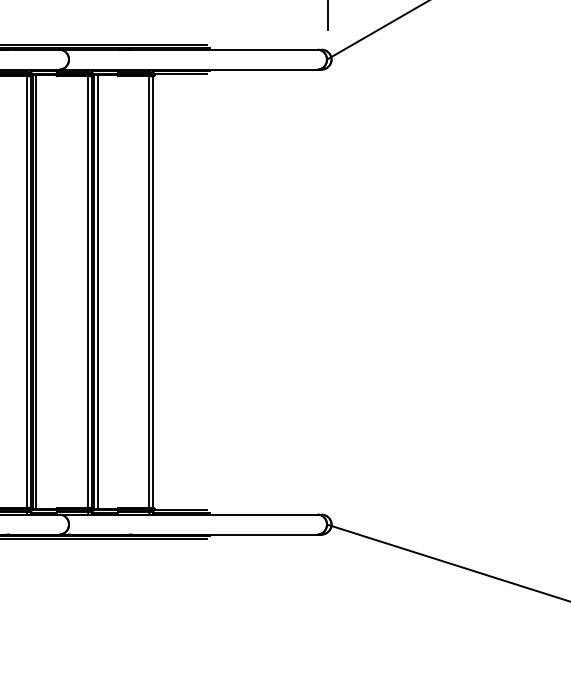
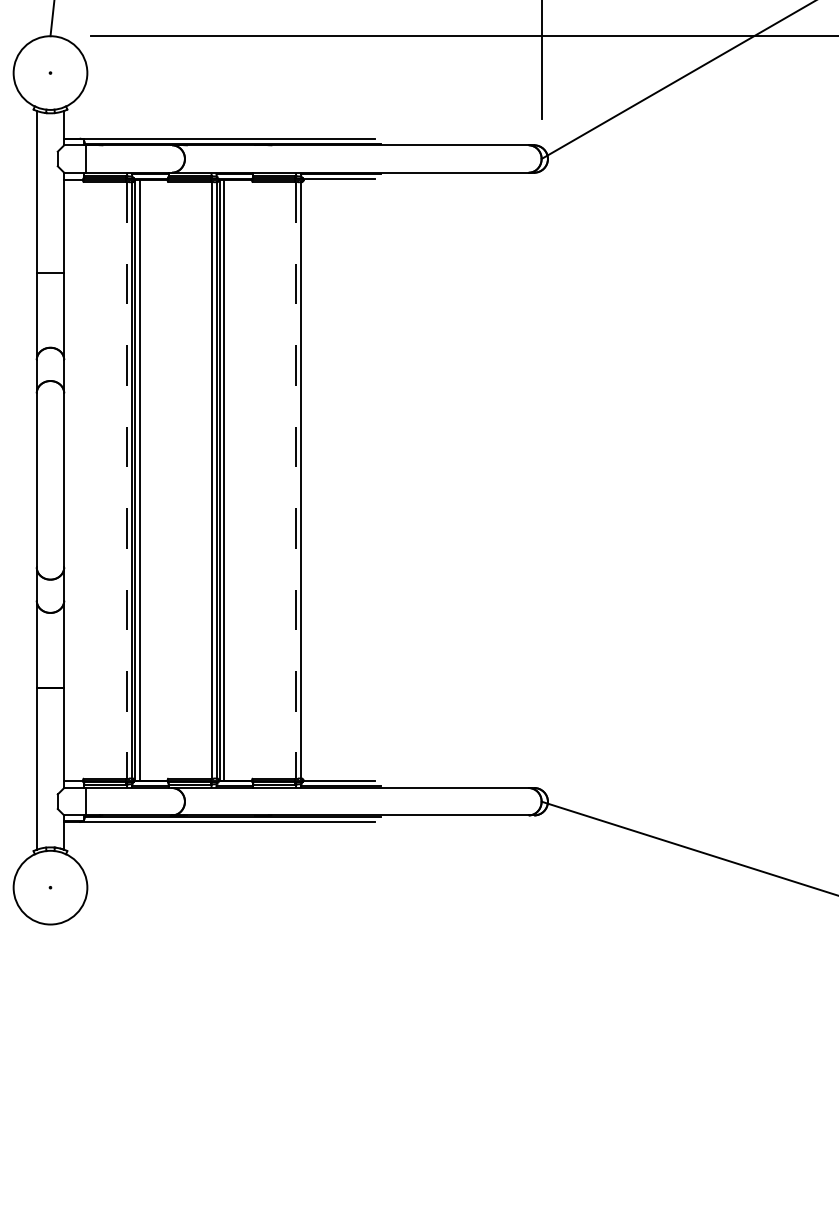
line: (27, 292) -> (127, 480), solid -> dashed
line: (149, 292) -> (296, 480), solid -> dashed

